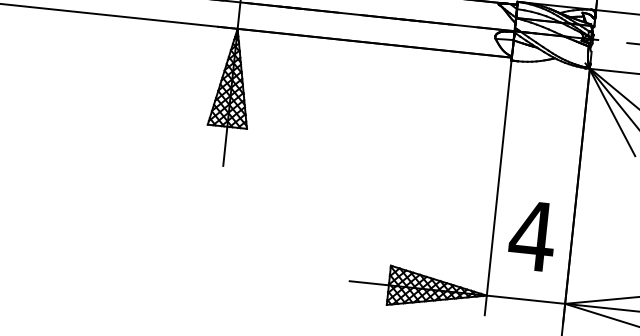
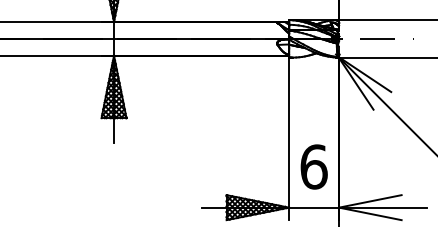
text: (531, 235) -> (313, 166), 4 -> 6

